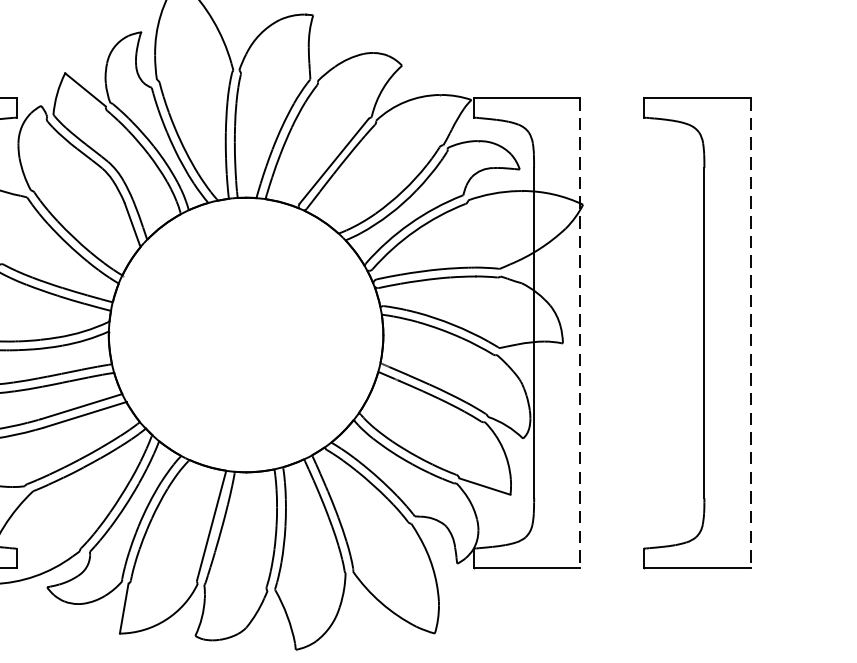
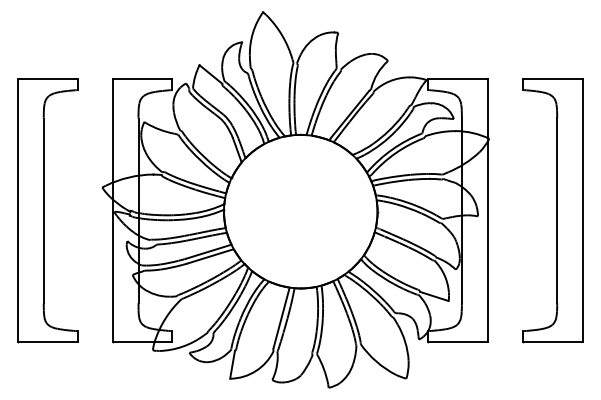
line: (579, 332) -> (487, 210), dashed -> solid
line: (749, 332) -> (582, 210), dashed -> solid

